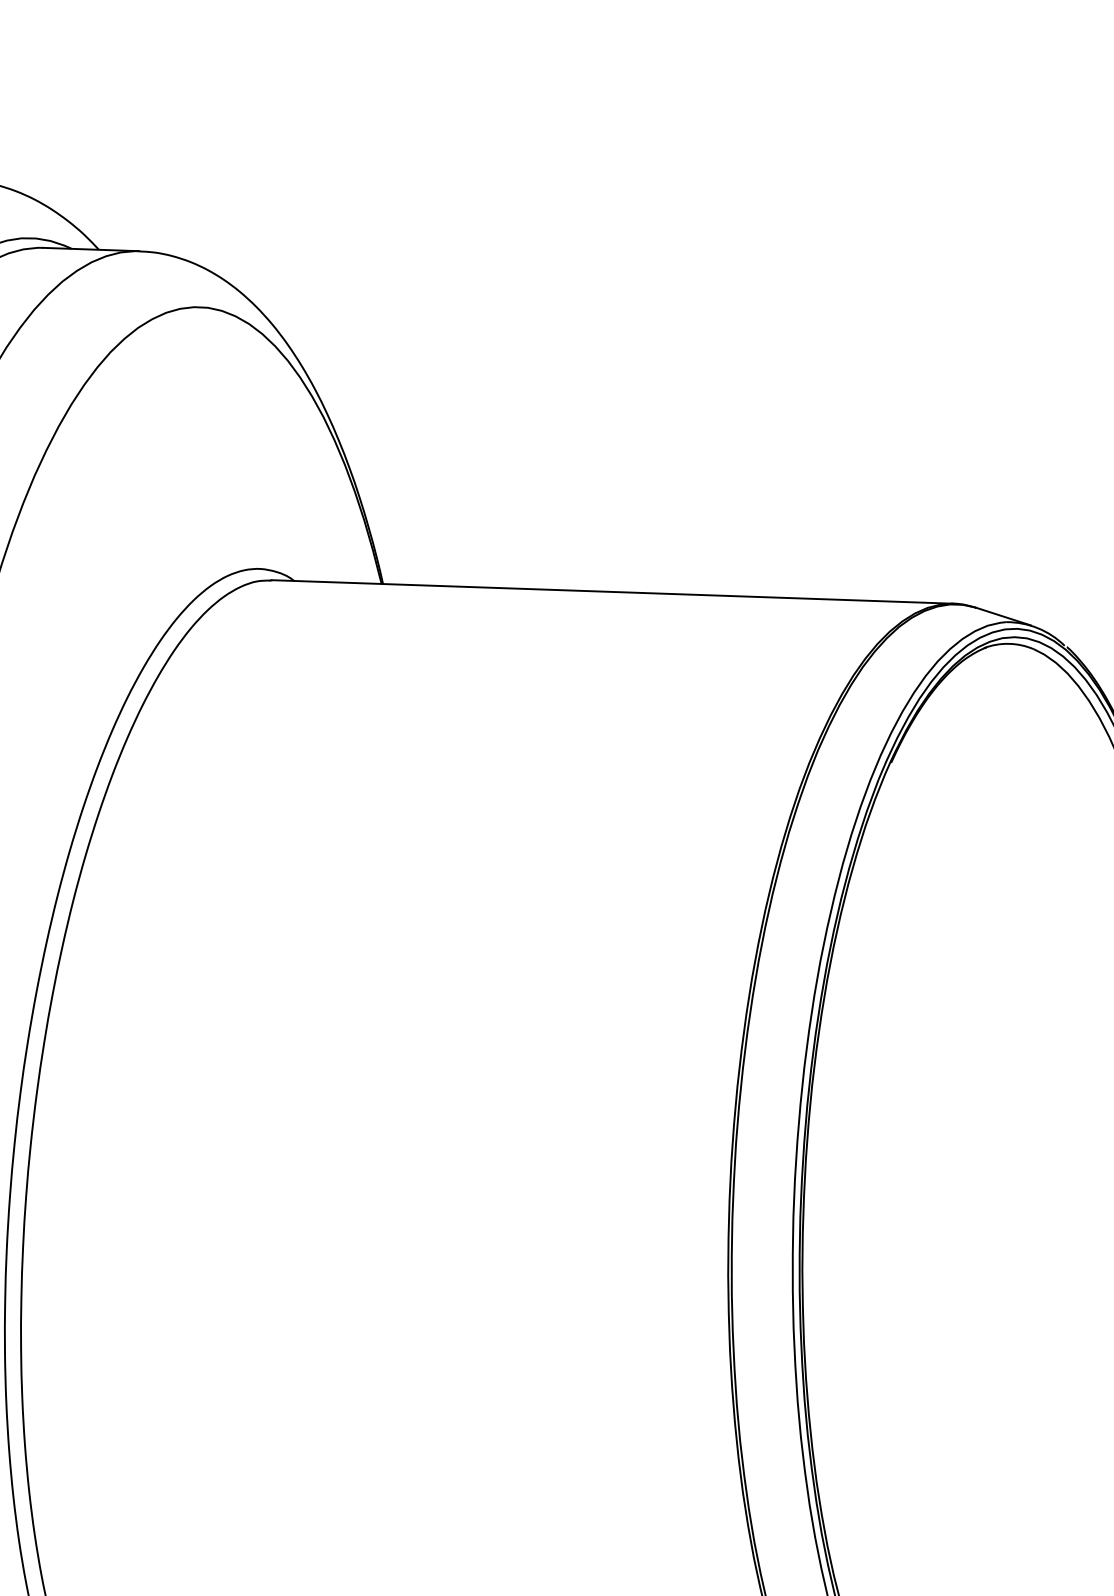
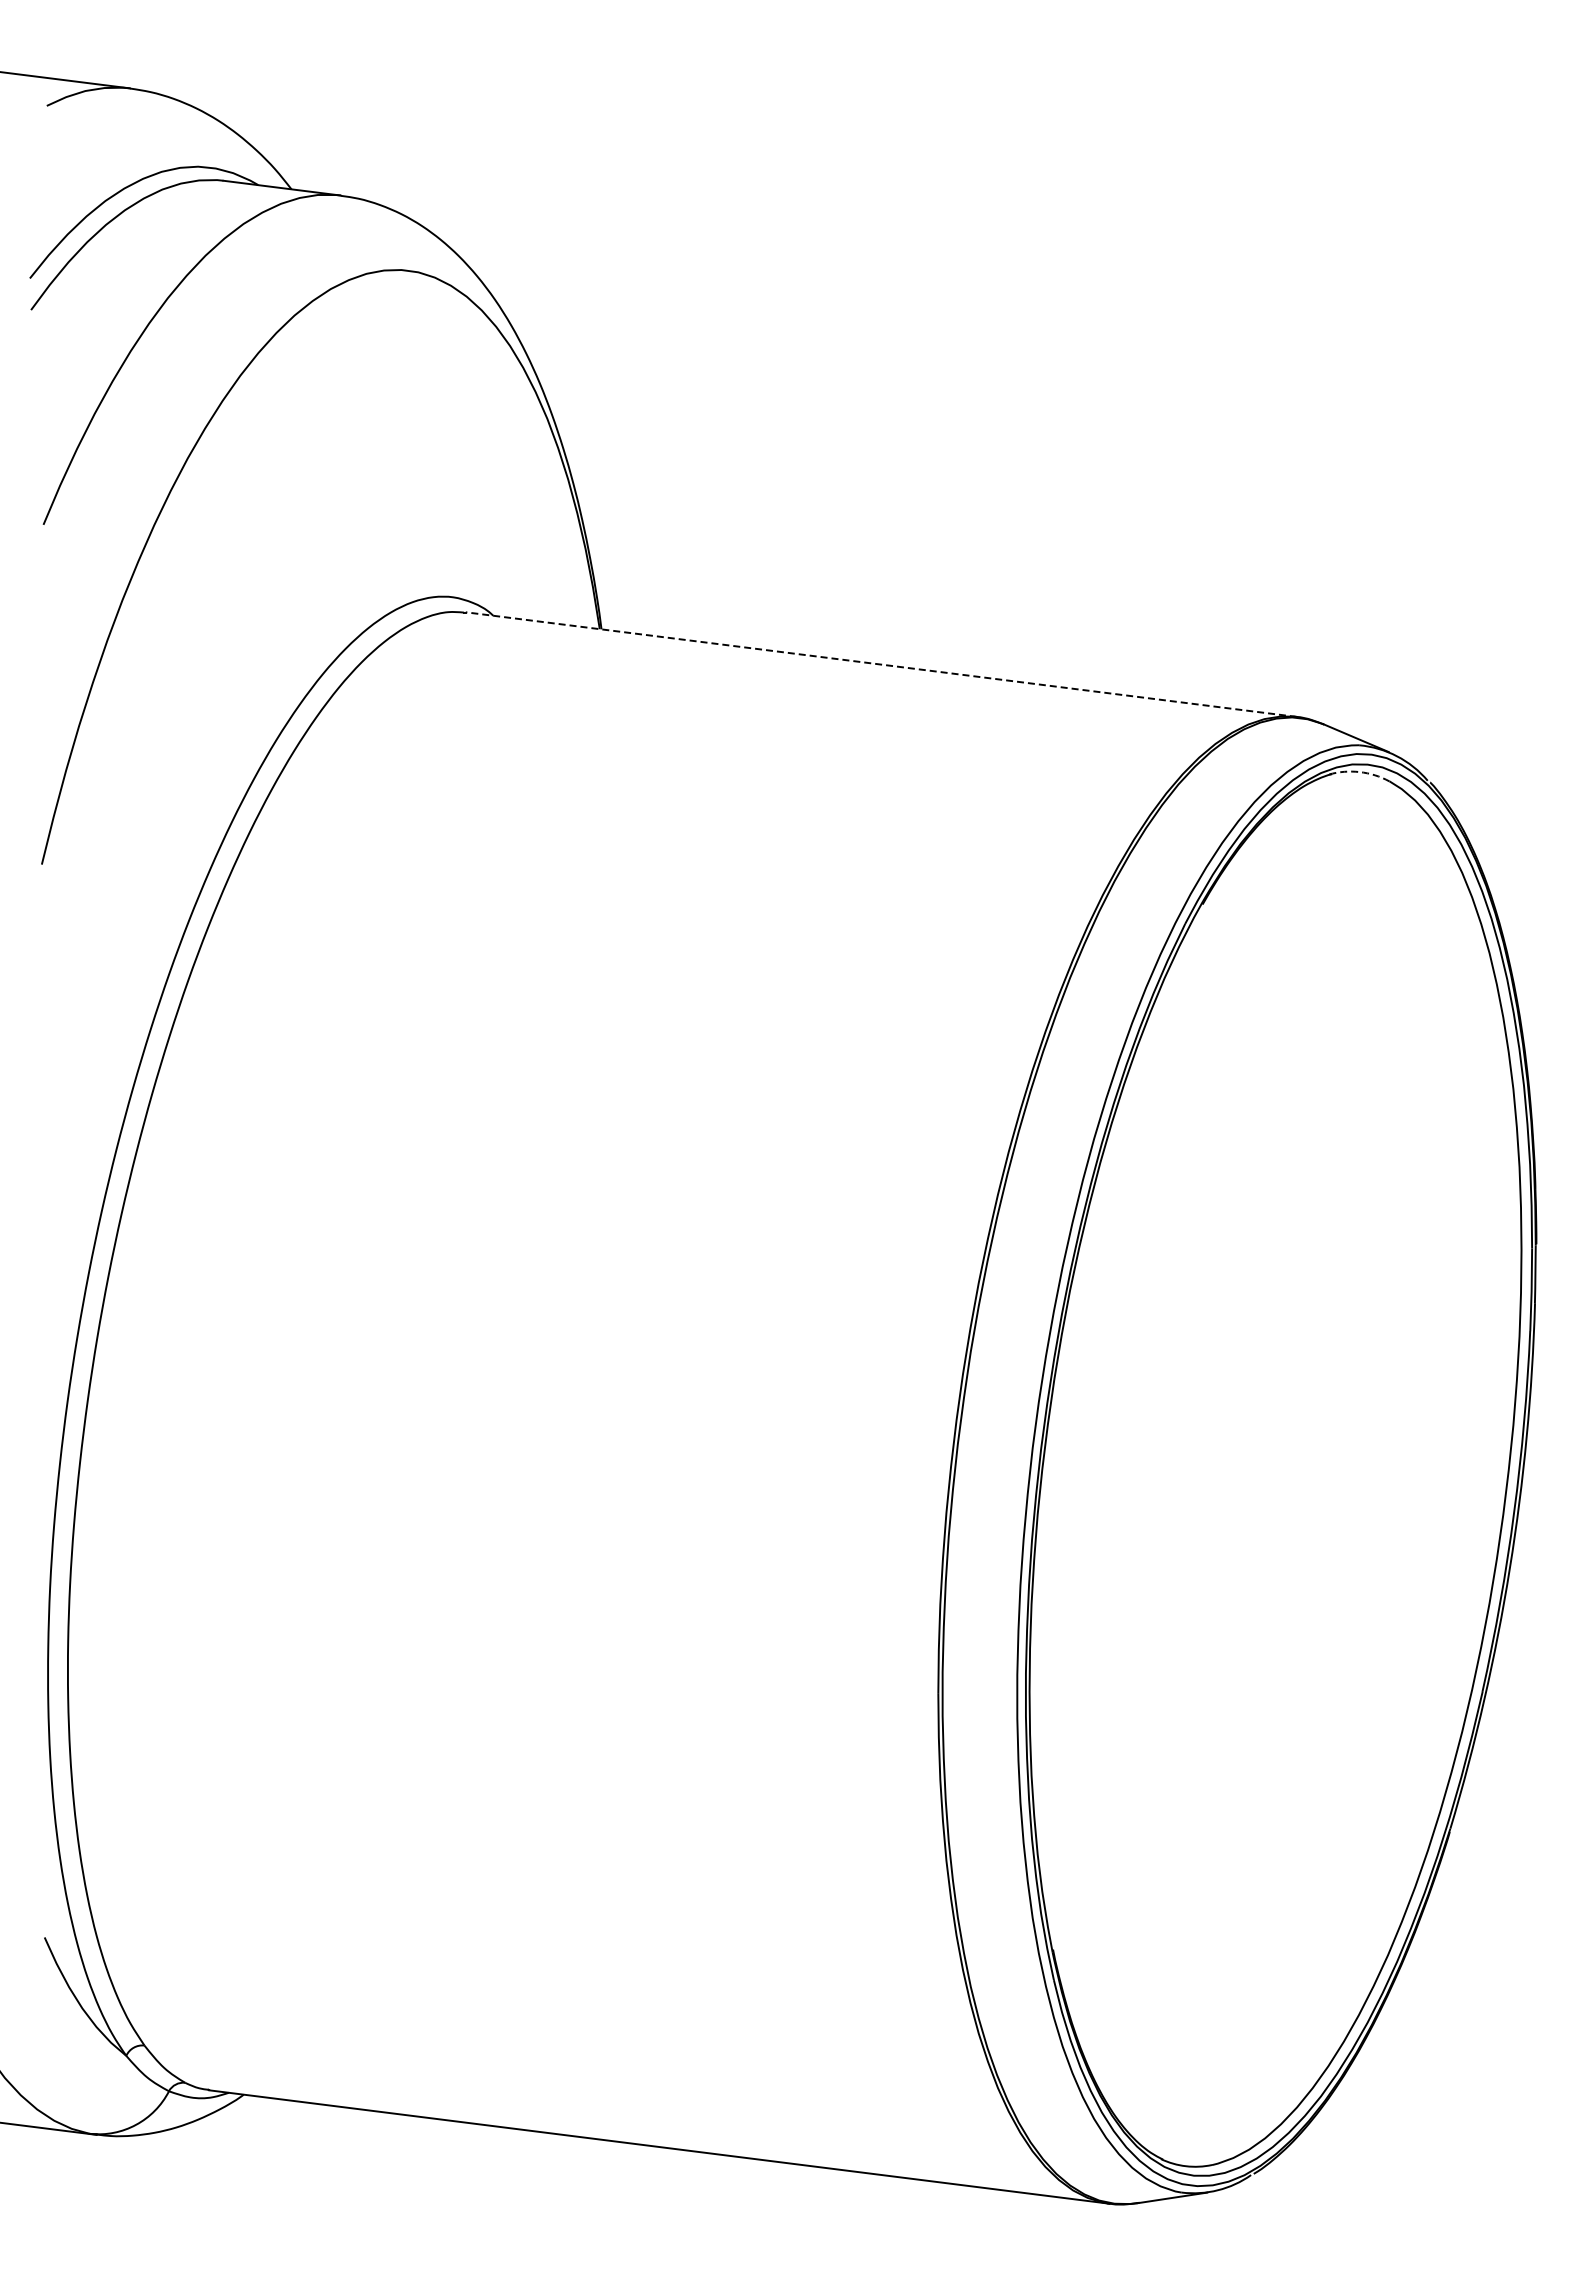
line: (612, 591) -> (881, 664), solid -> dashed
arc: (1008, 644) -> (1359, 772), solid -> dashed

